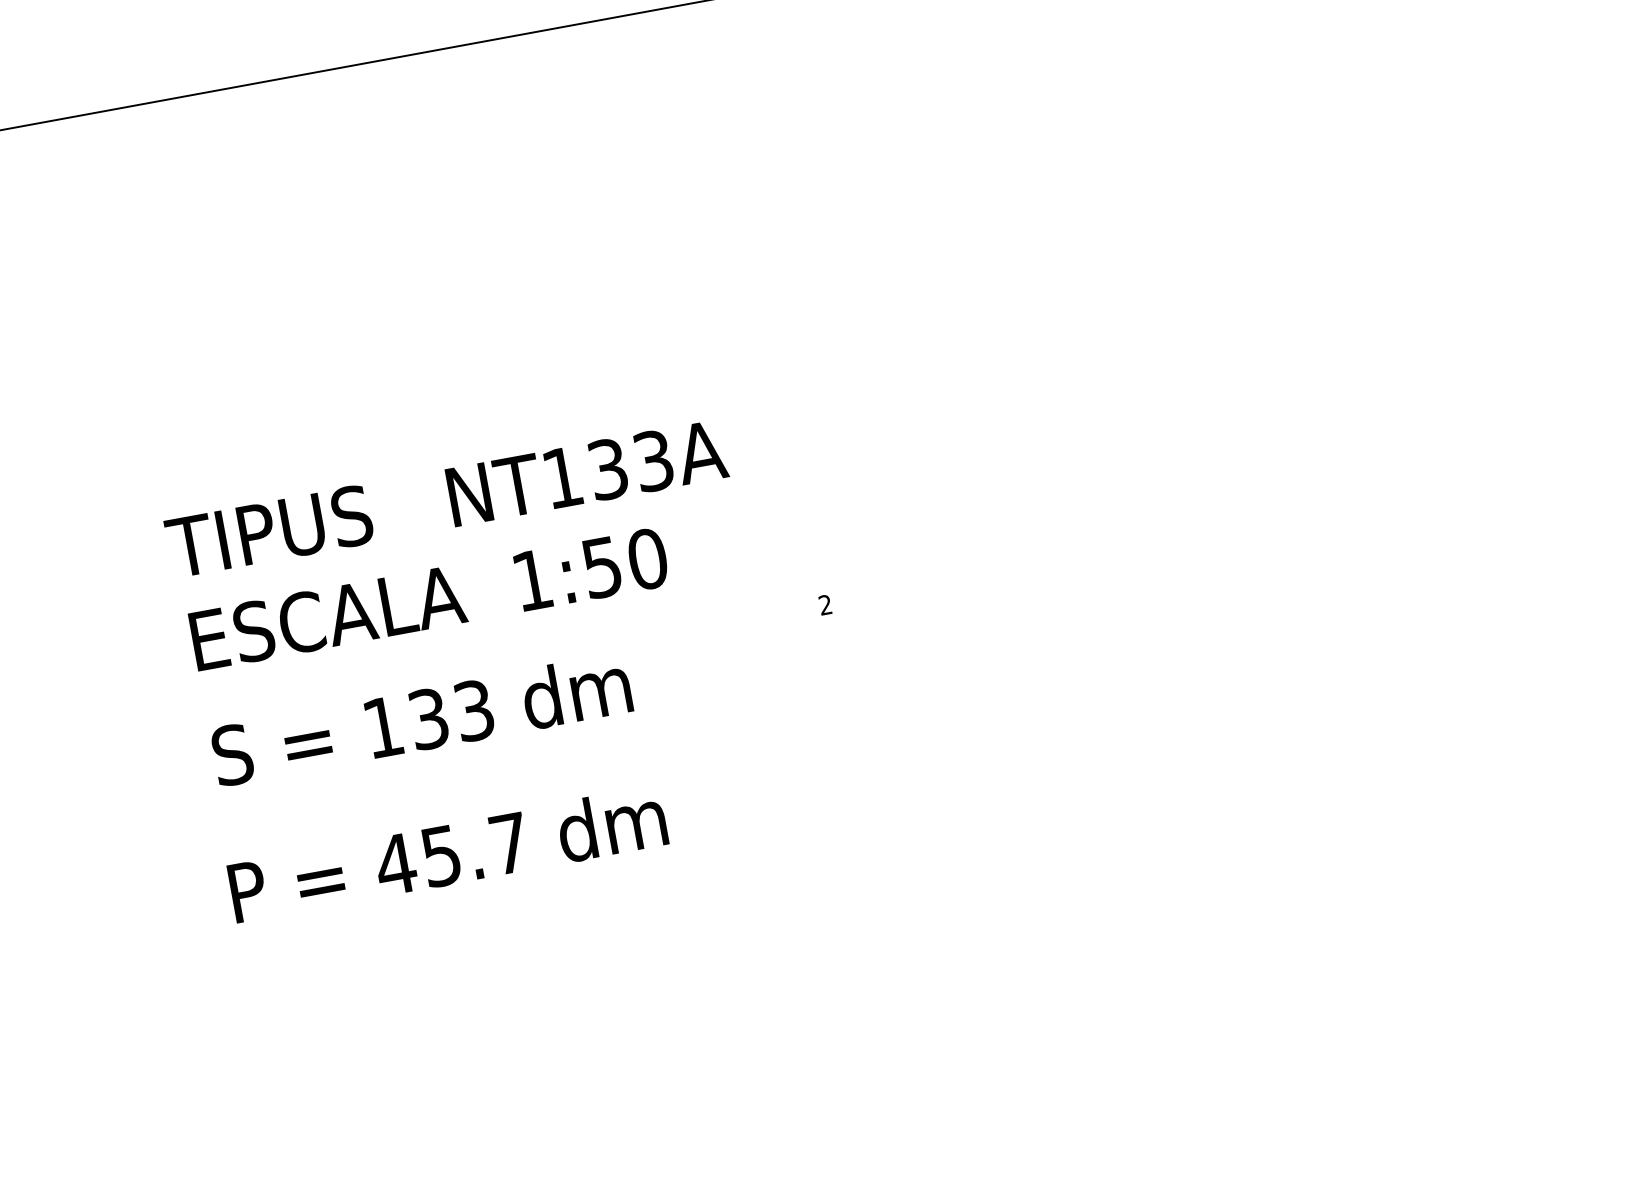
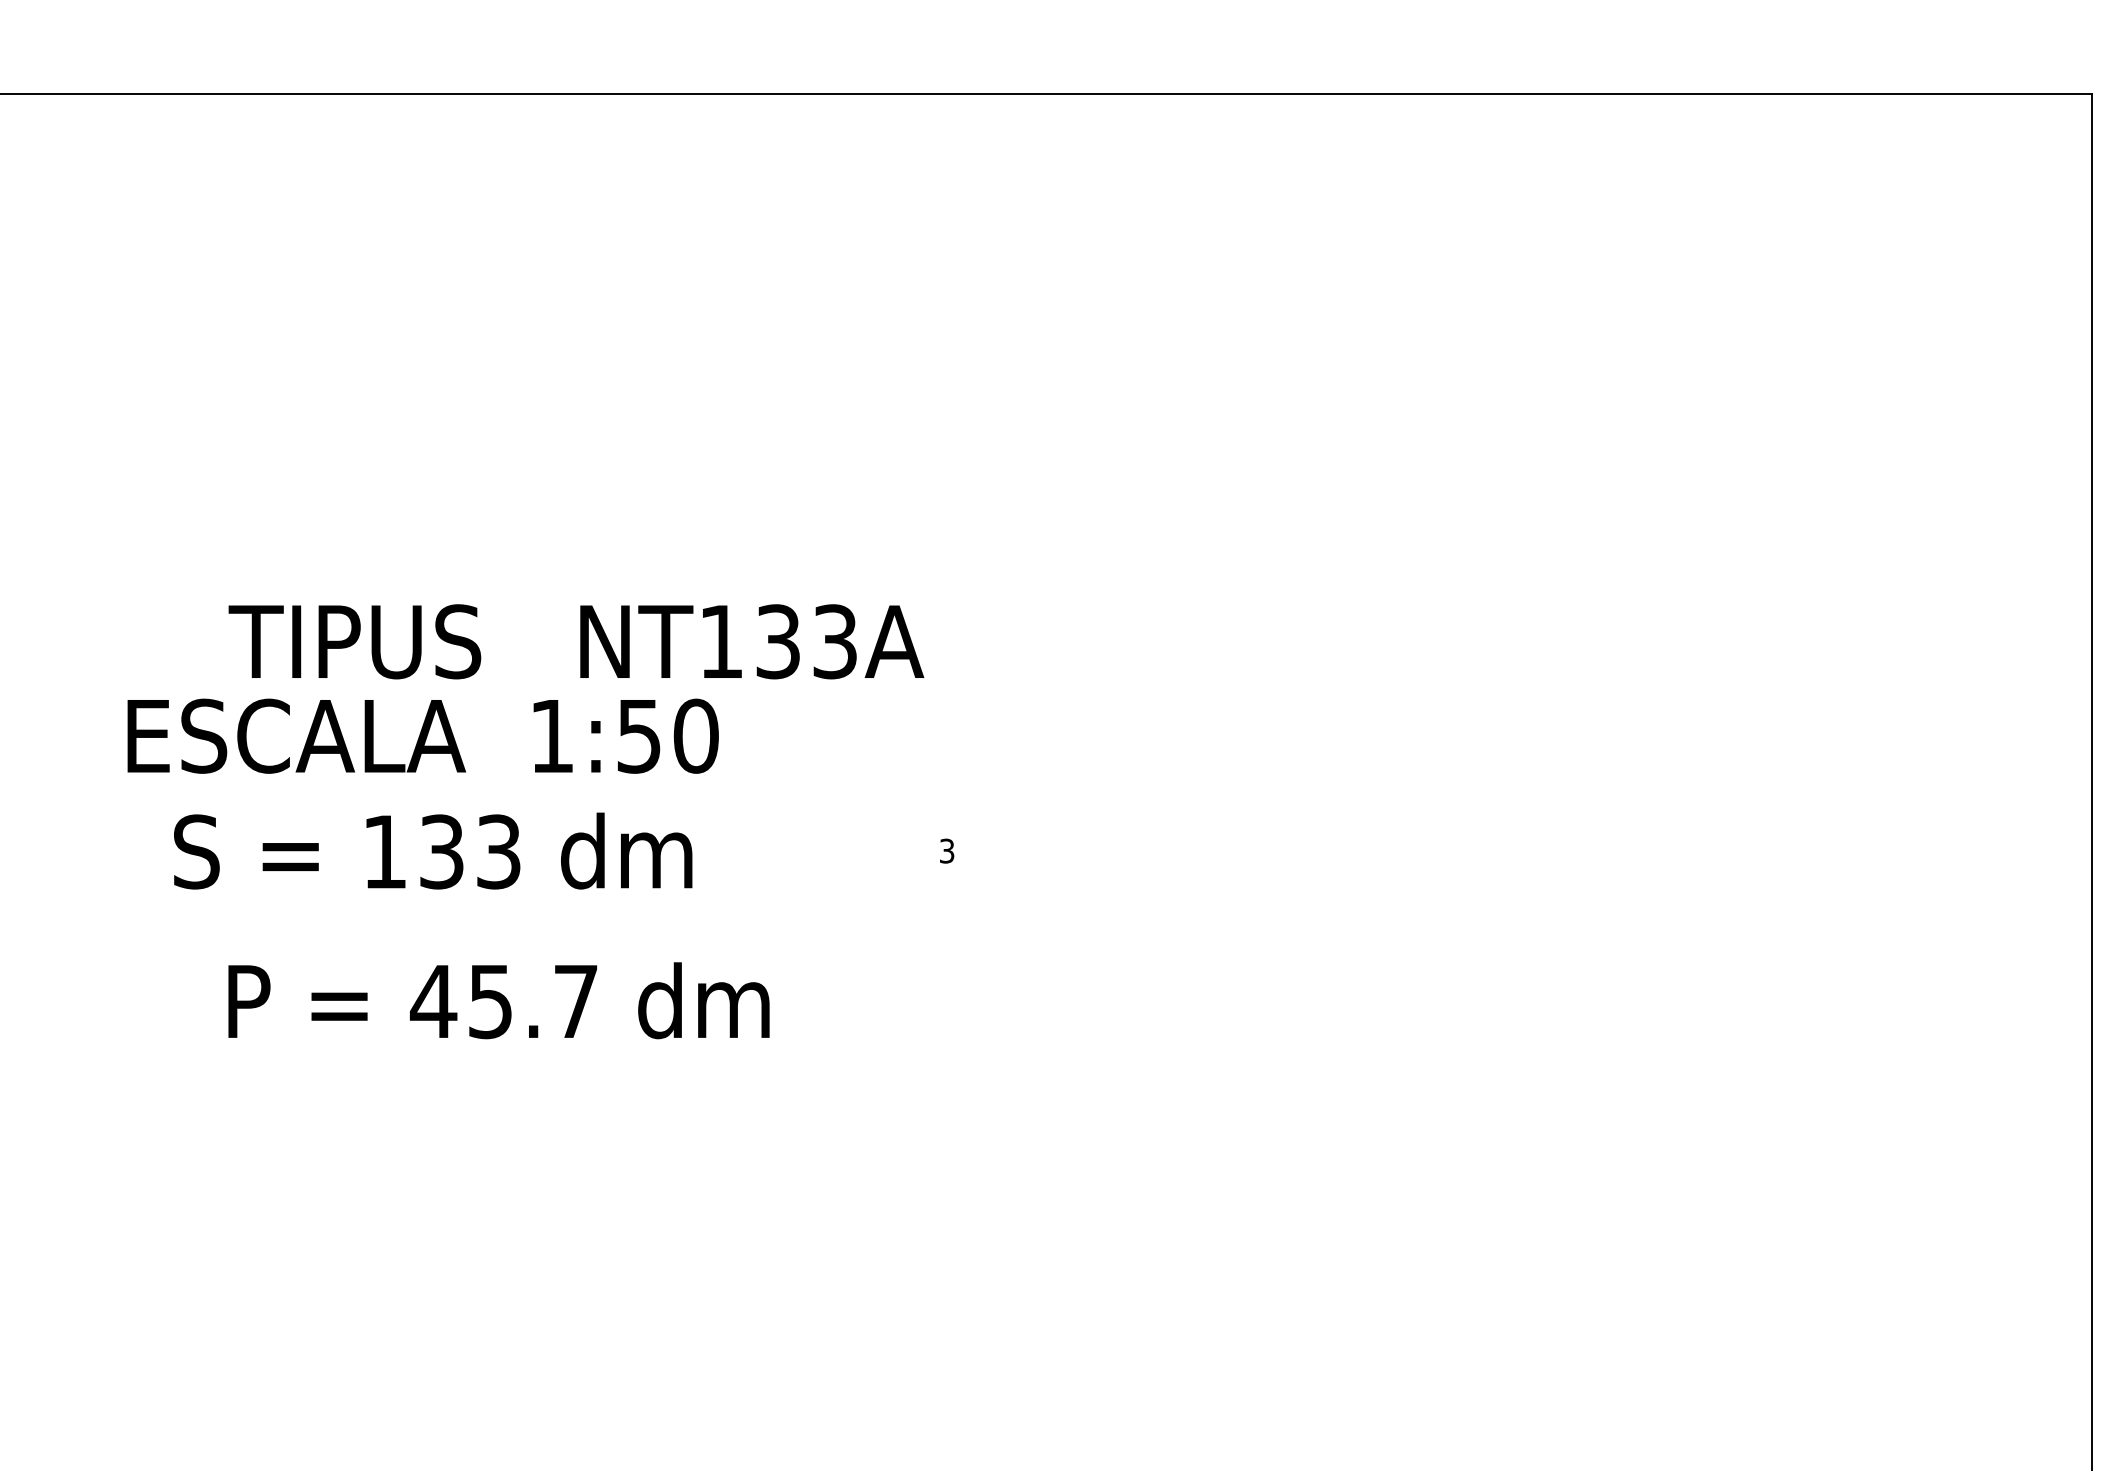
text: (446, 498) -> (576, 641), moved
text: (428, 598) -> (422, 735), moved
text: (825, 605) -> (947, 851), 2 -> 3
text: (421, 719) -> (433, 850), moved
text: (447, 854) -> (498, 1000), moved

